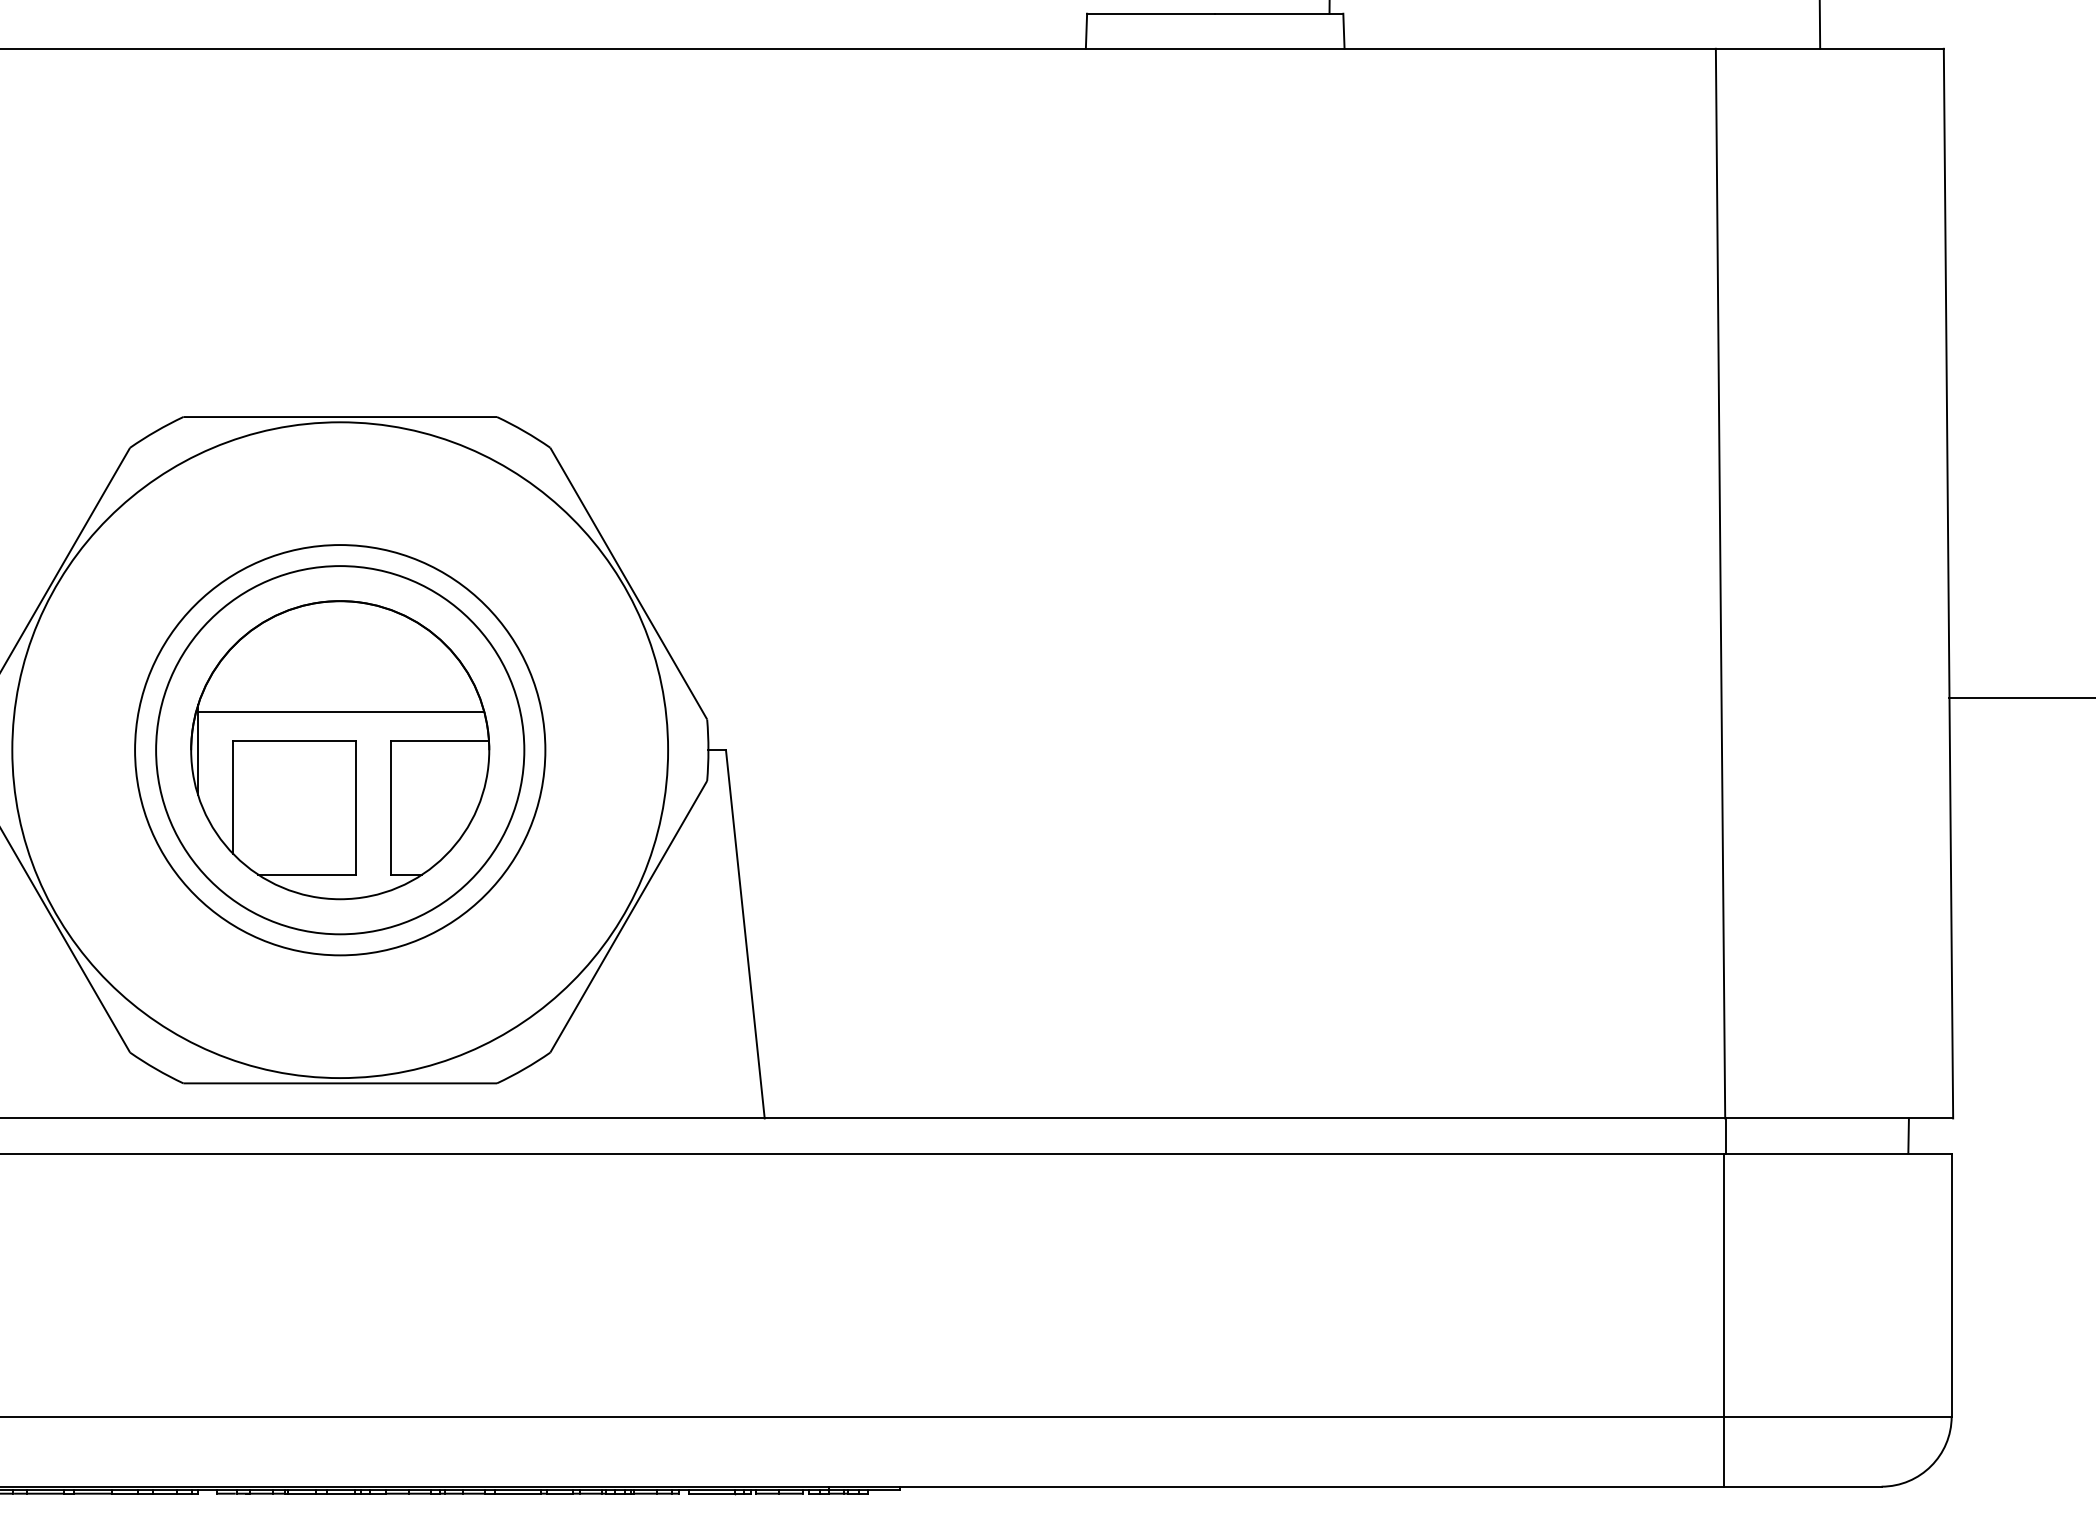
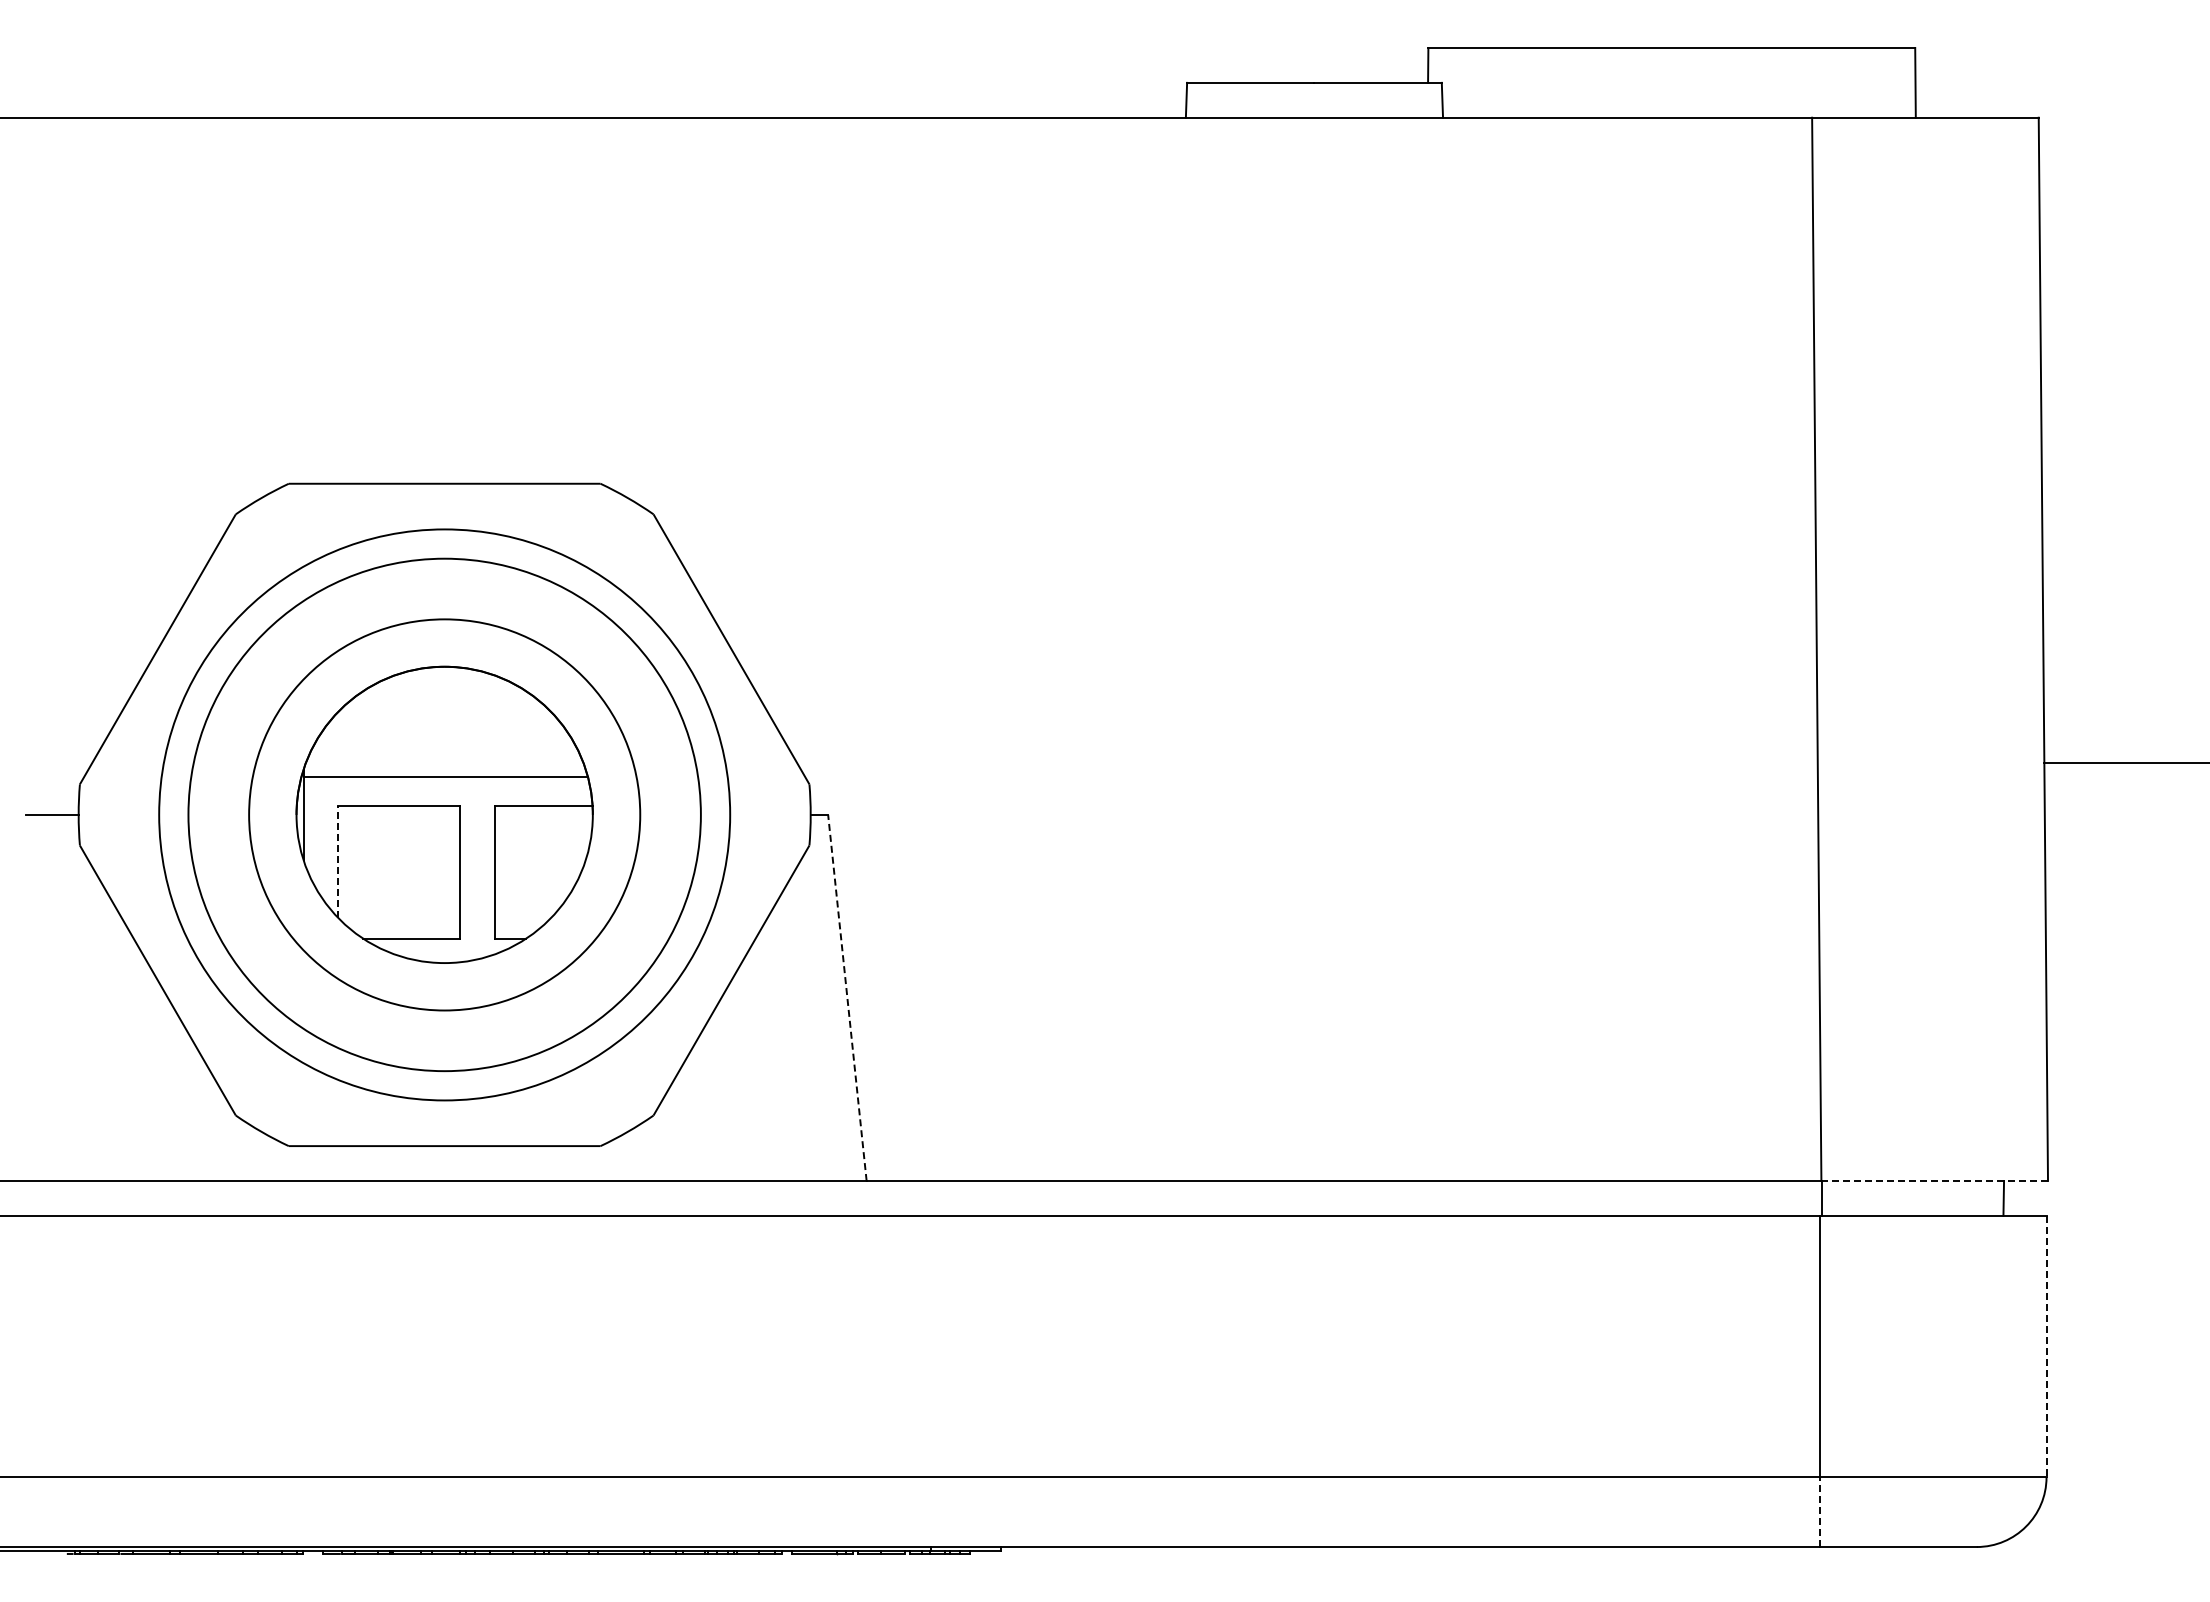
circle: (340, 749) -> (444, 814), size x0.6
circle: (340, 749) -> (444, 814), size x1.4
circle: (340, 749) -> (444, 814), size x1.4
line: (233, 797) -> (338, 861), solid -> dashed
line: (745, 933) -> (847, 997), solid -> dashed
line: (1839, 1117) -> (1935, 1180), solid -> dashed
line: (1951, 1284) -> (2046, 1346), solid -> dashed
line: (1723, 1451) -> (1819, 1512), solid -> dashed

